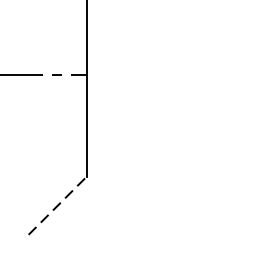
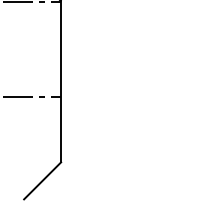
line: (57, 205) -> (42, 180), dashed -> solid

